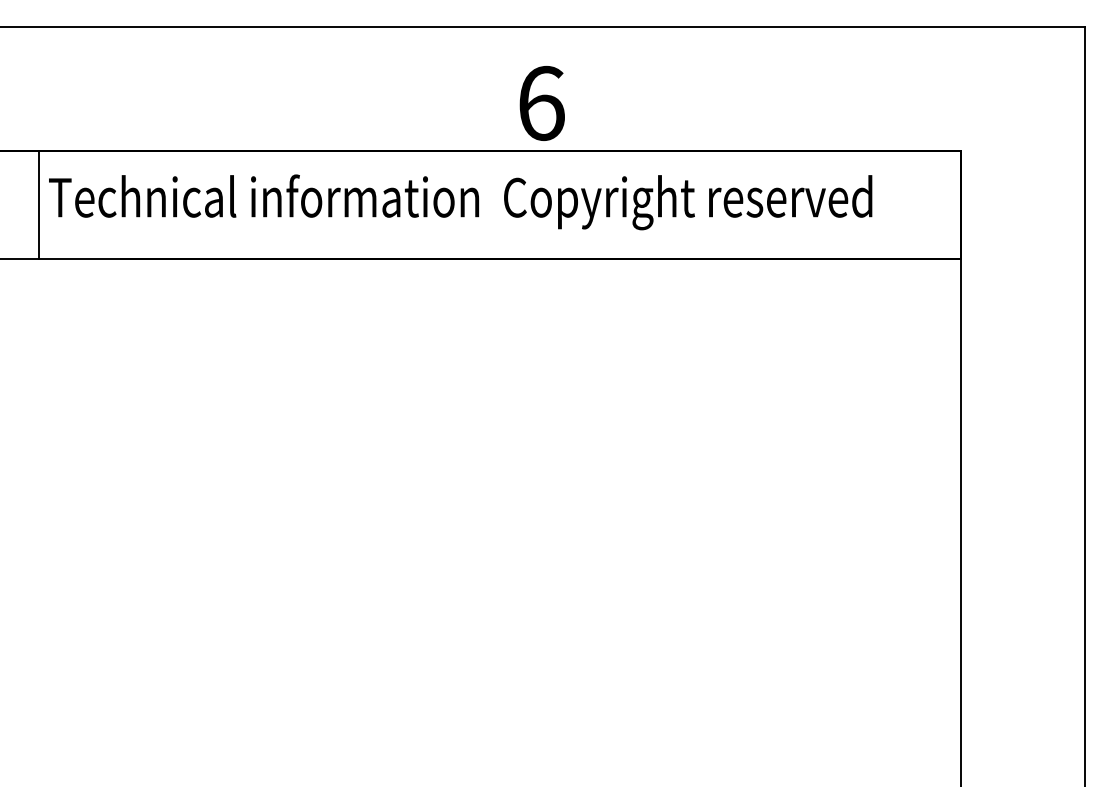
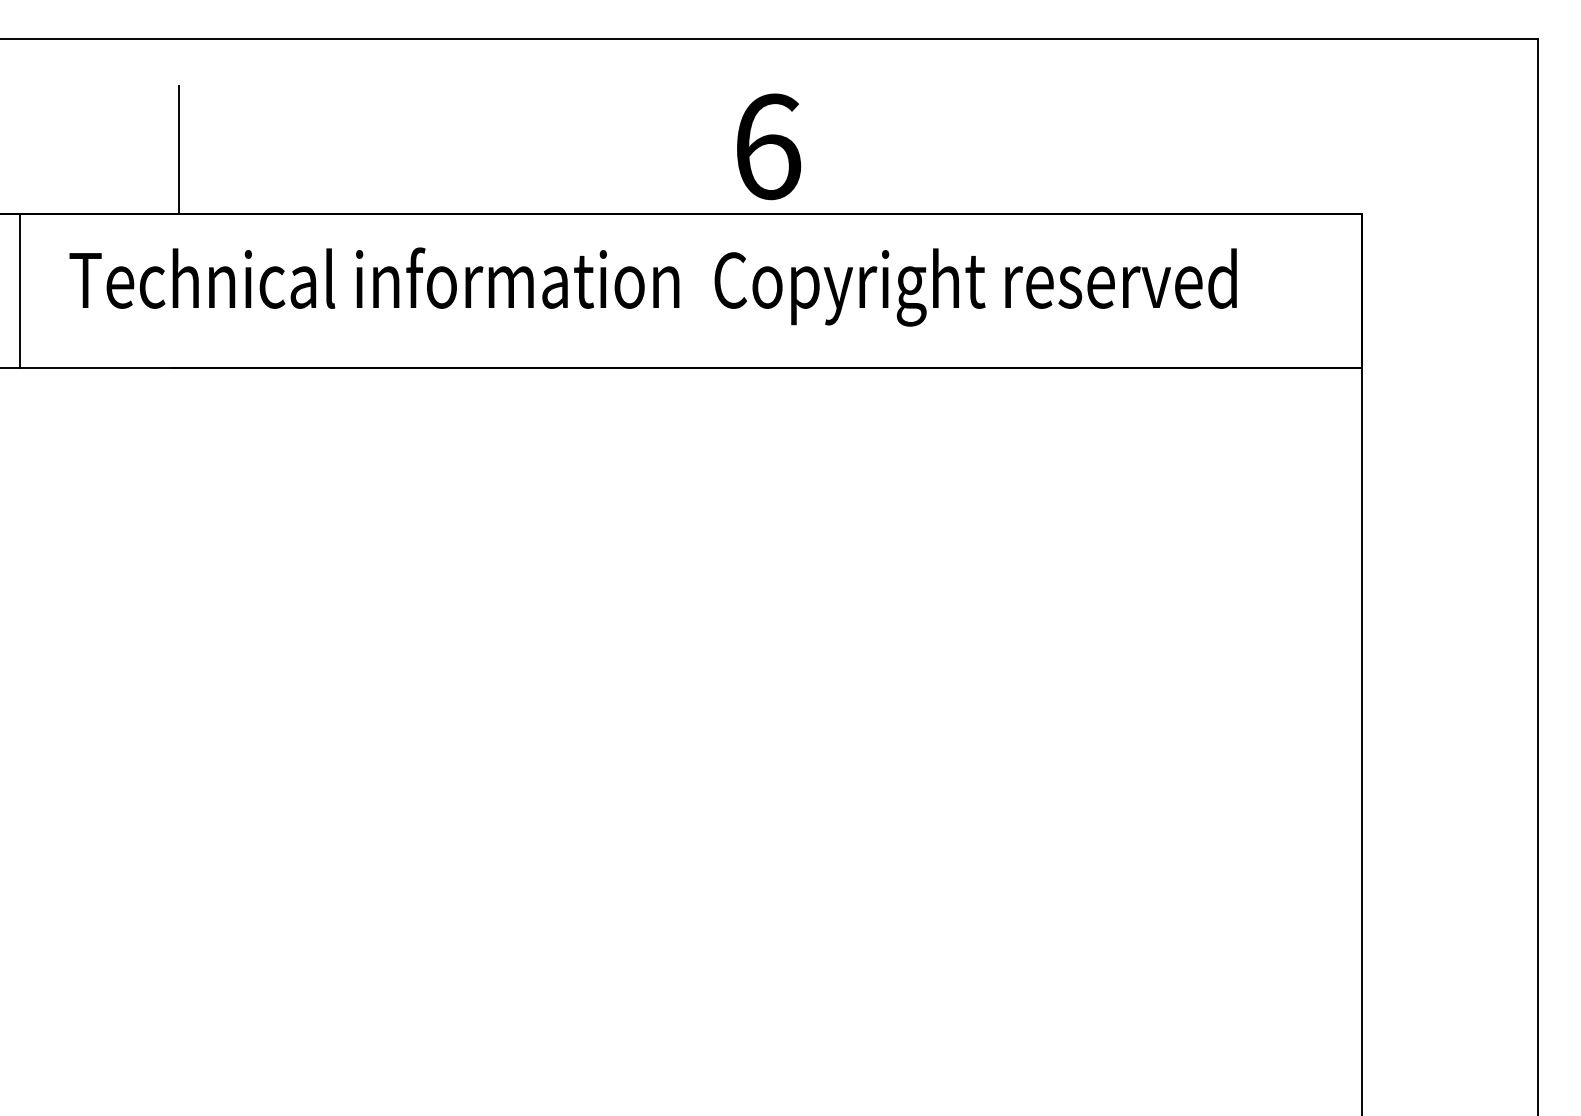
line: (126, 105) -> (179, 149), added
line: (39, 205) -> (20, 291), moved

